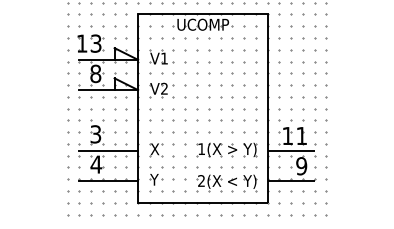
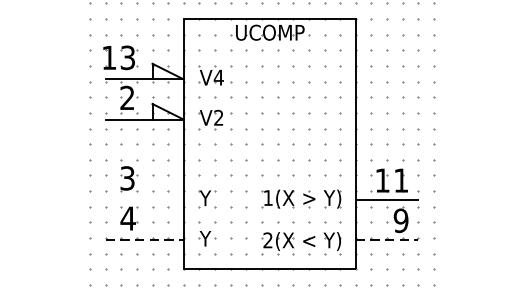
text: (164, 58) -> (218, 77), V1 -> V4
text: (95, 73) -> (127, 97), 8 -> 2
text: (154, 149) -> (205, 198), X -> Y
line: (108, 150) -> (144, 199), removed
line: (109, 180) -> (145, 239), solid -> dashed
line: (291, 180) -> (387, 239), solid -> dashed

